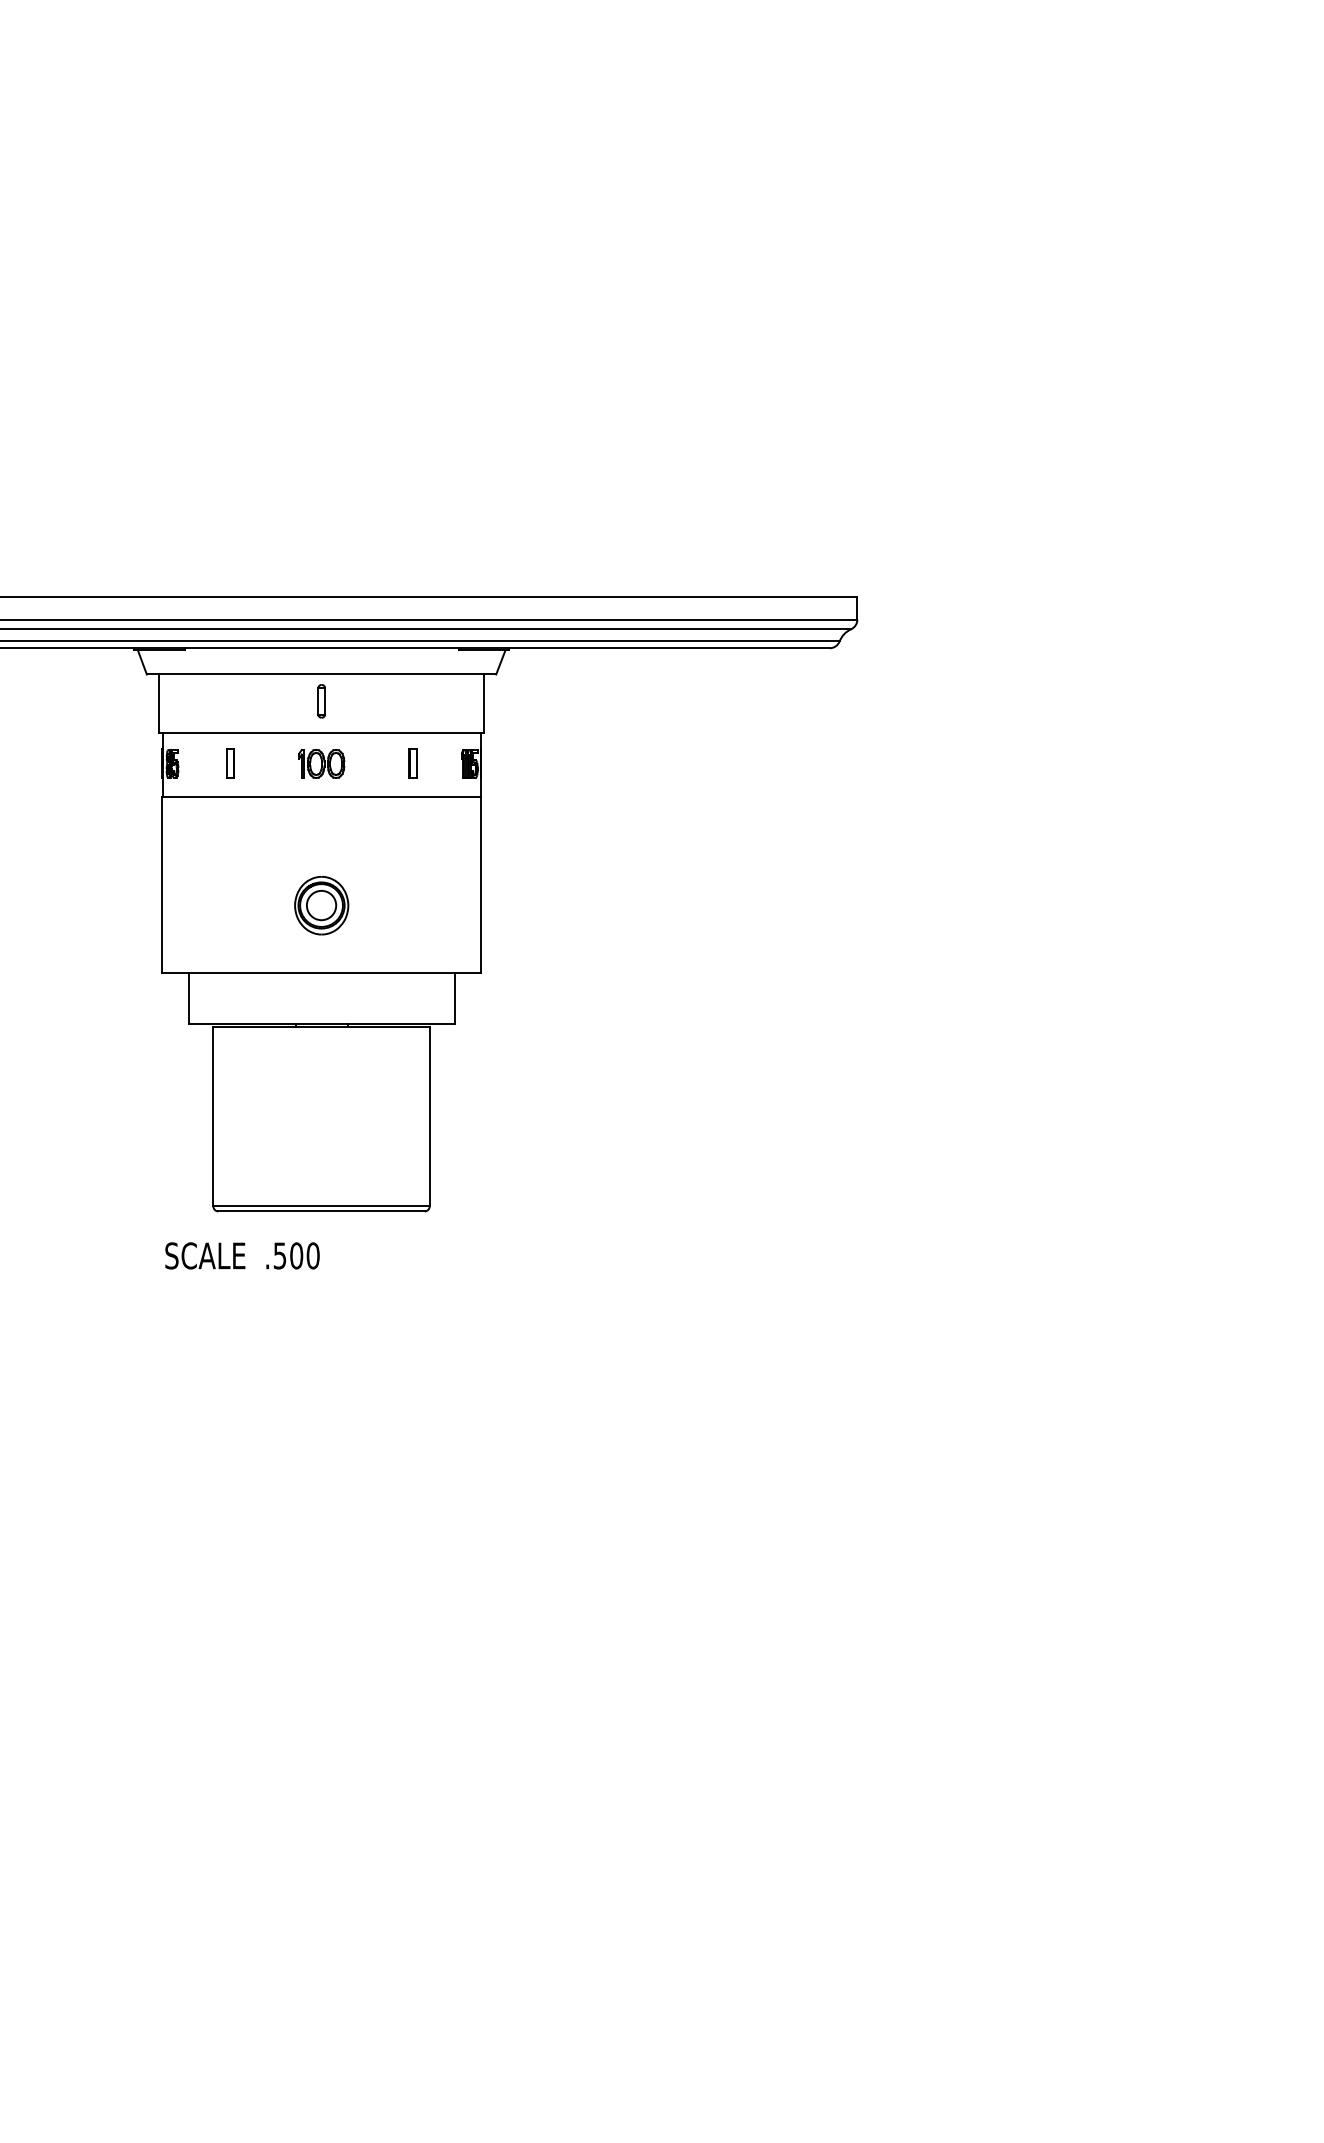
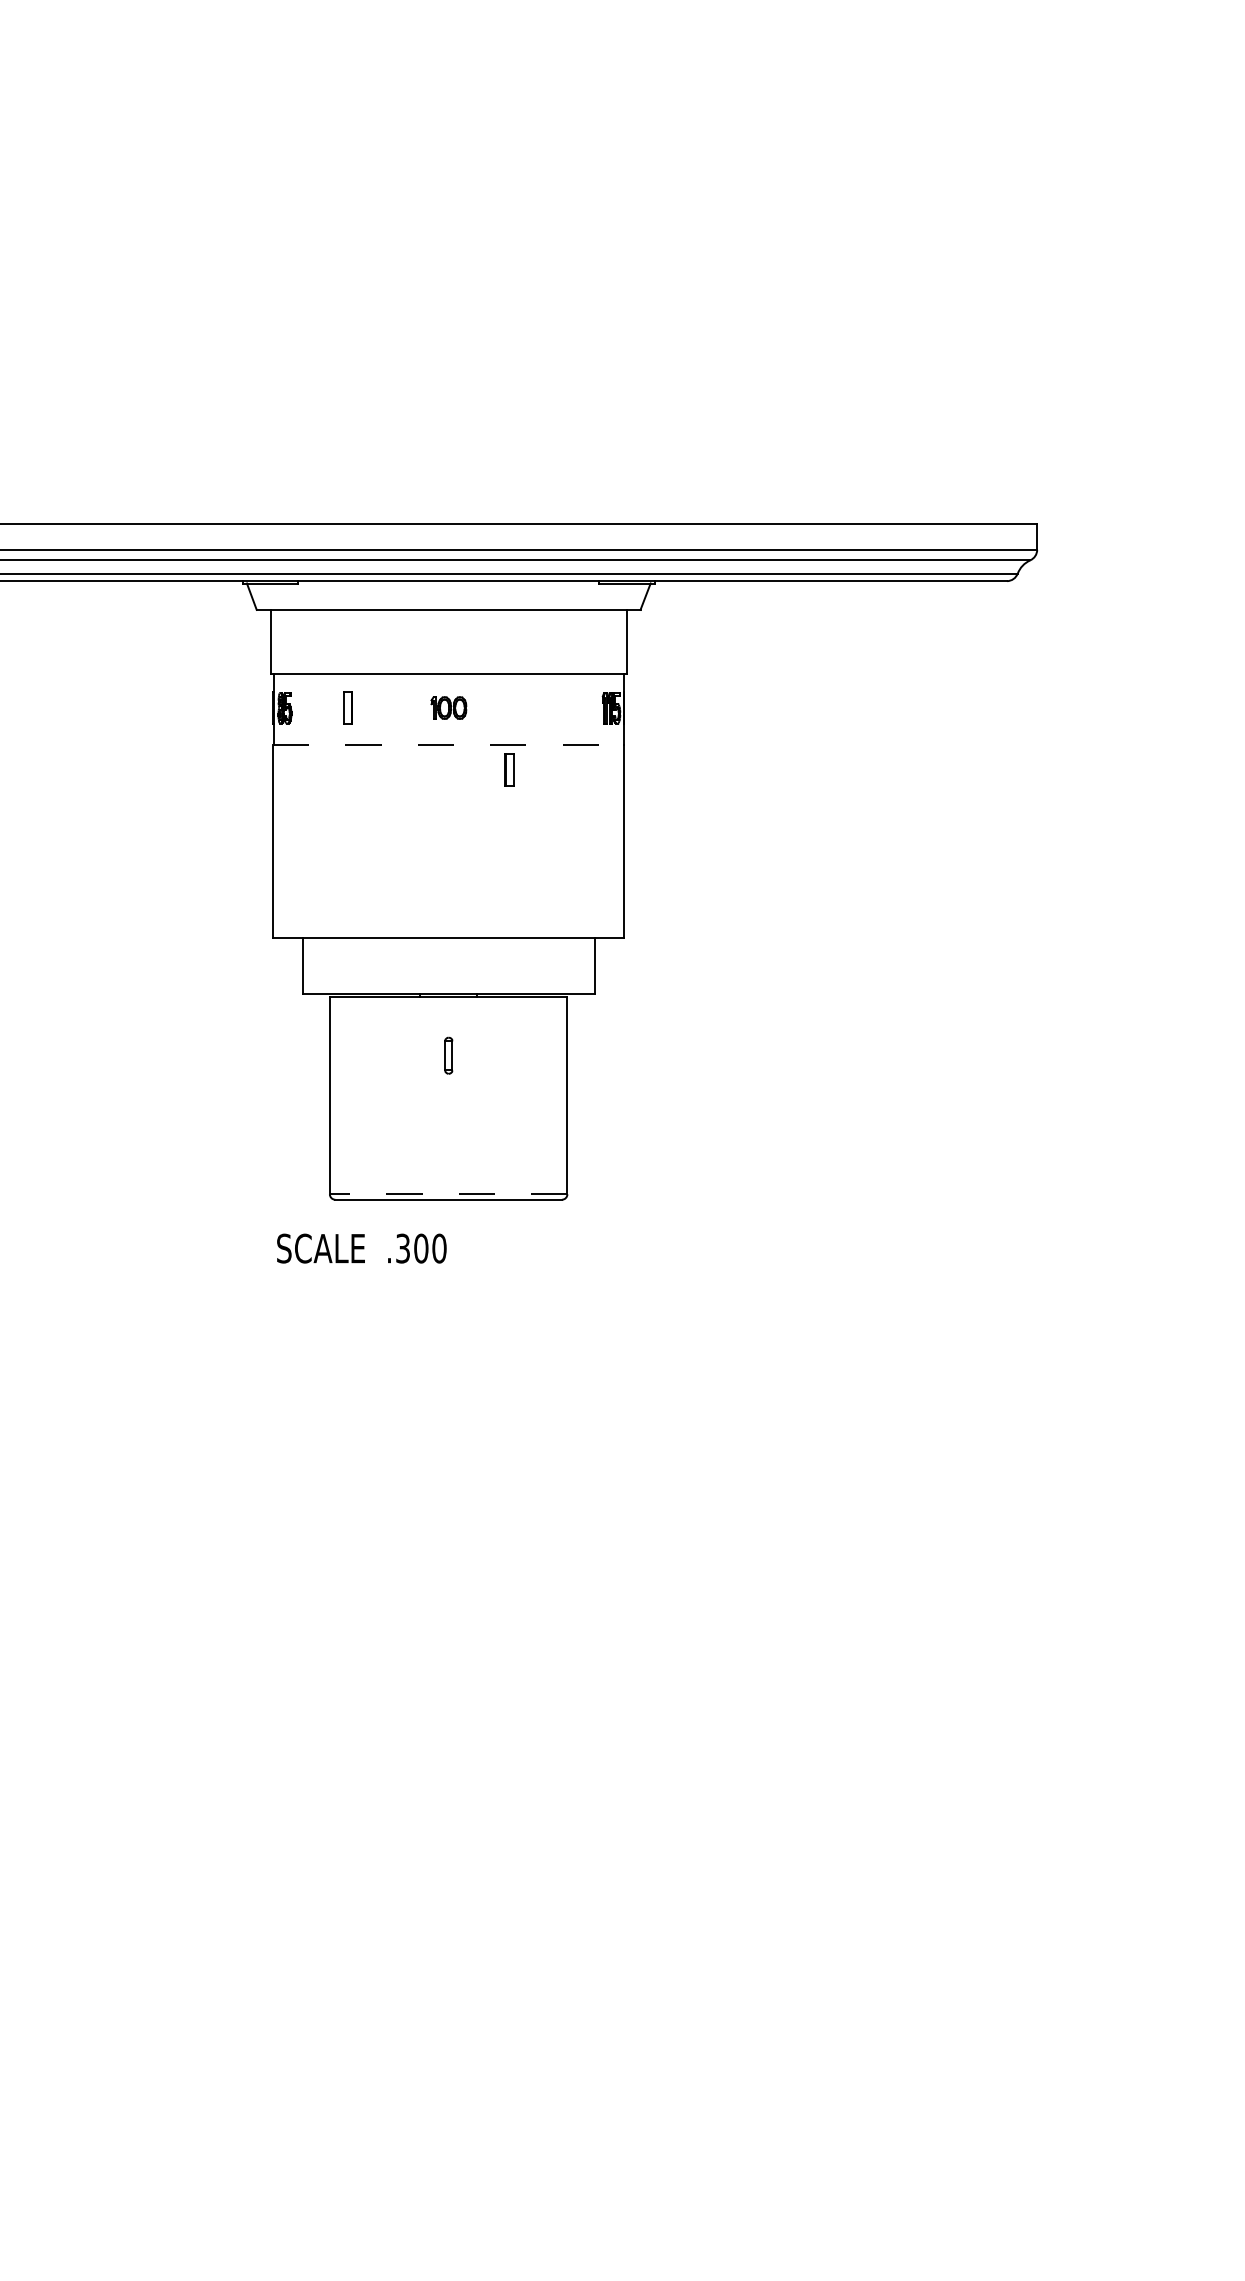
part: (321, 701) -> (448, 1055), moved
part: (321, 763) -> (448, 707), size x0.7
part: (412, 763) -> (509, 770), moved
line: (321, 797) -> (448, 745), solid -> dashed
part: (321, 905) -> (448, 863), removed
line: (321, 1206) -> (448, 1194), solid -> dashed
text: (280, 1255) -> (403, 1248), .500 -> .300

